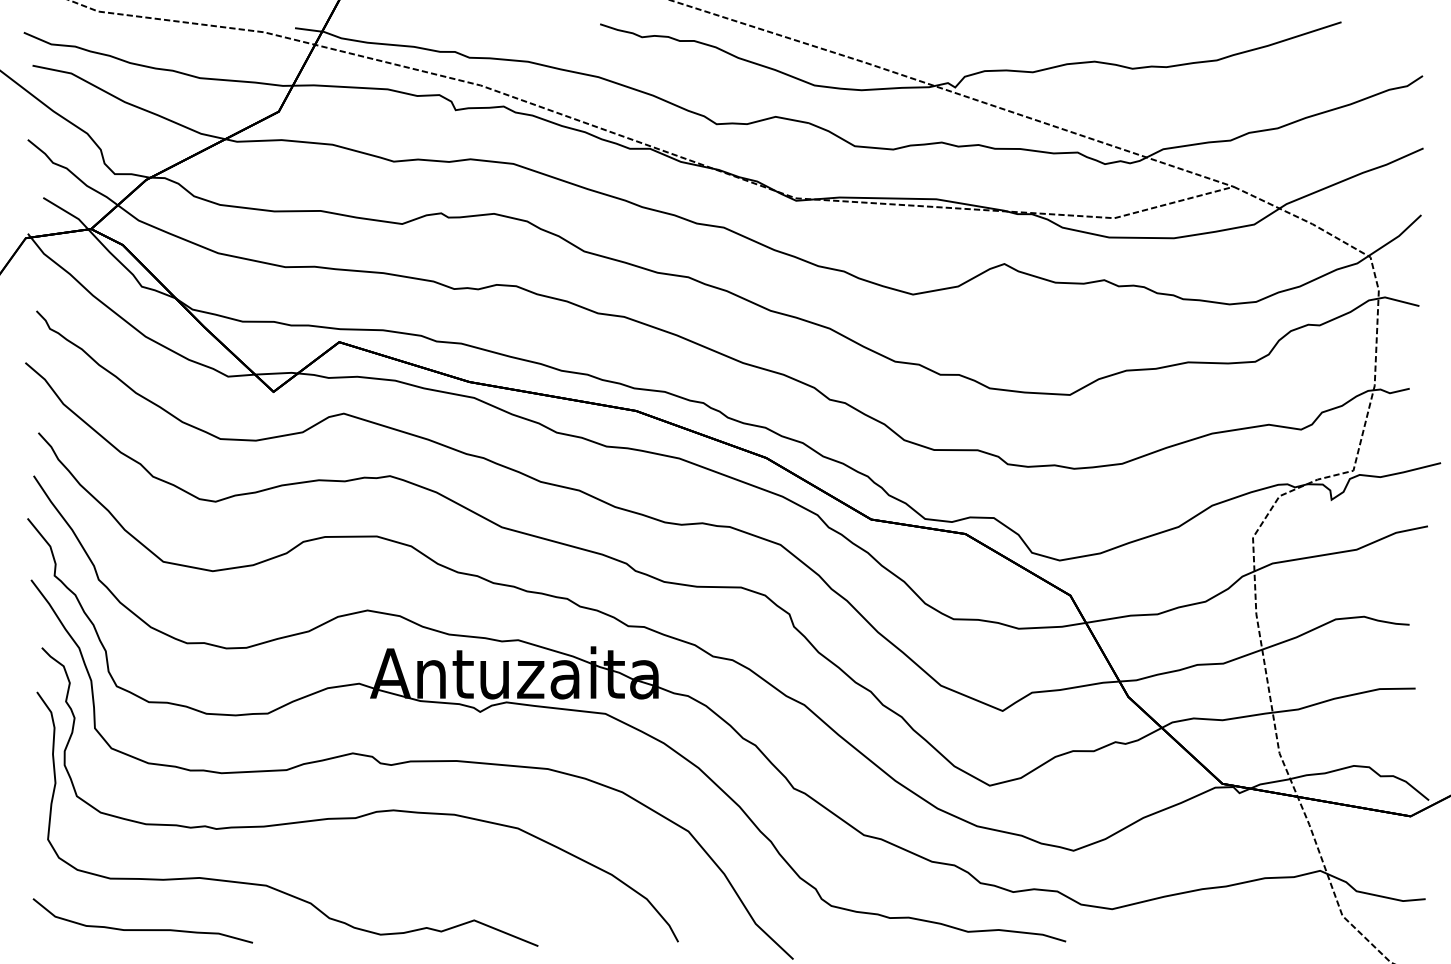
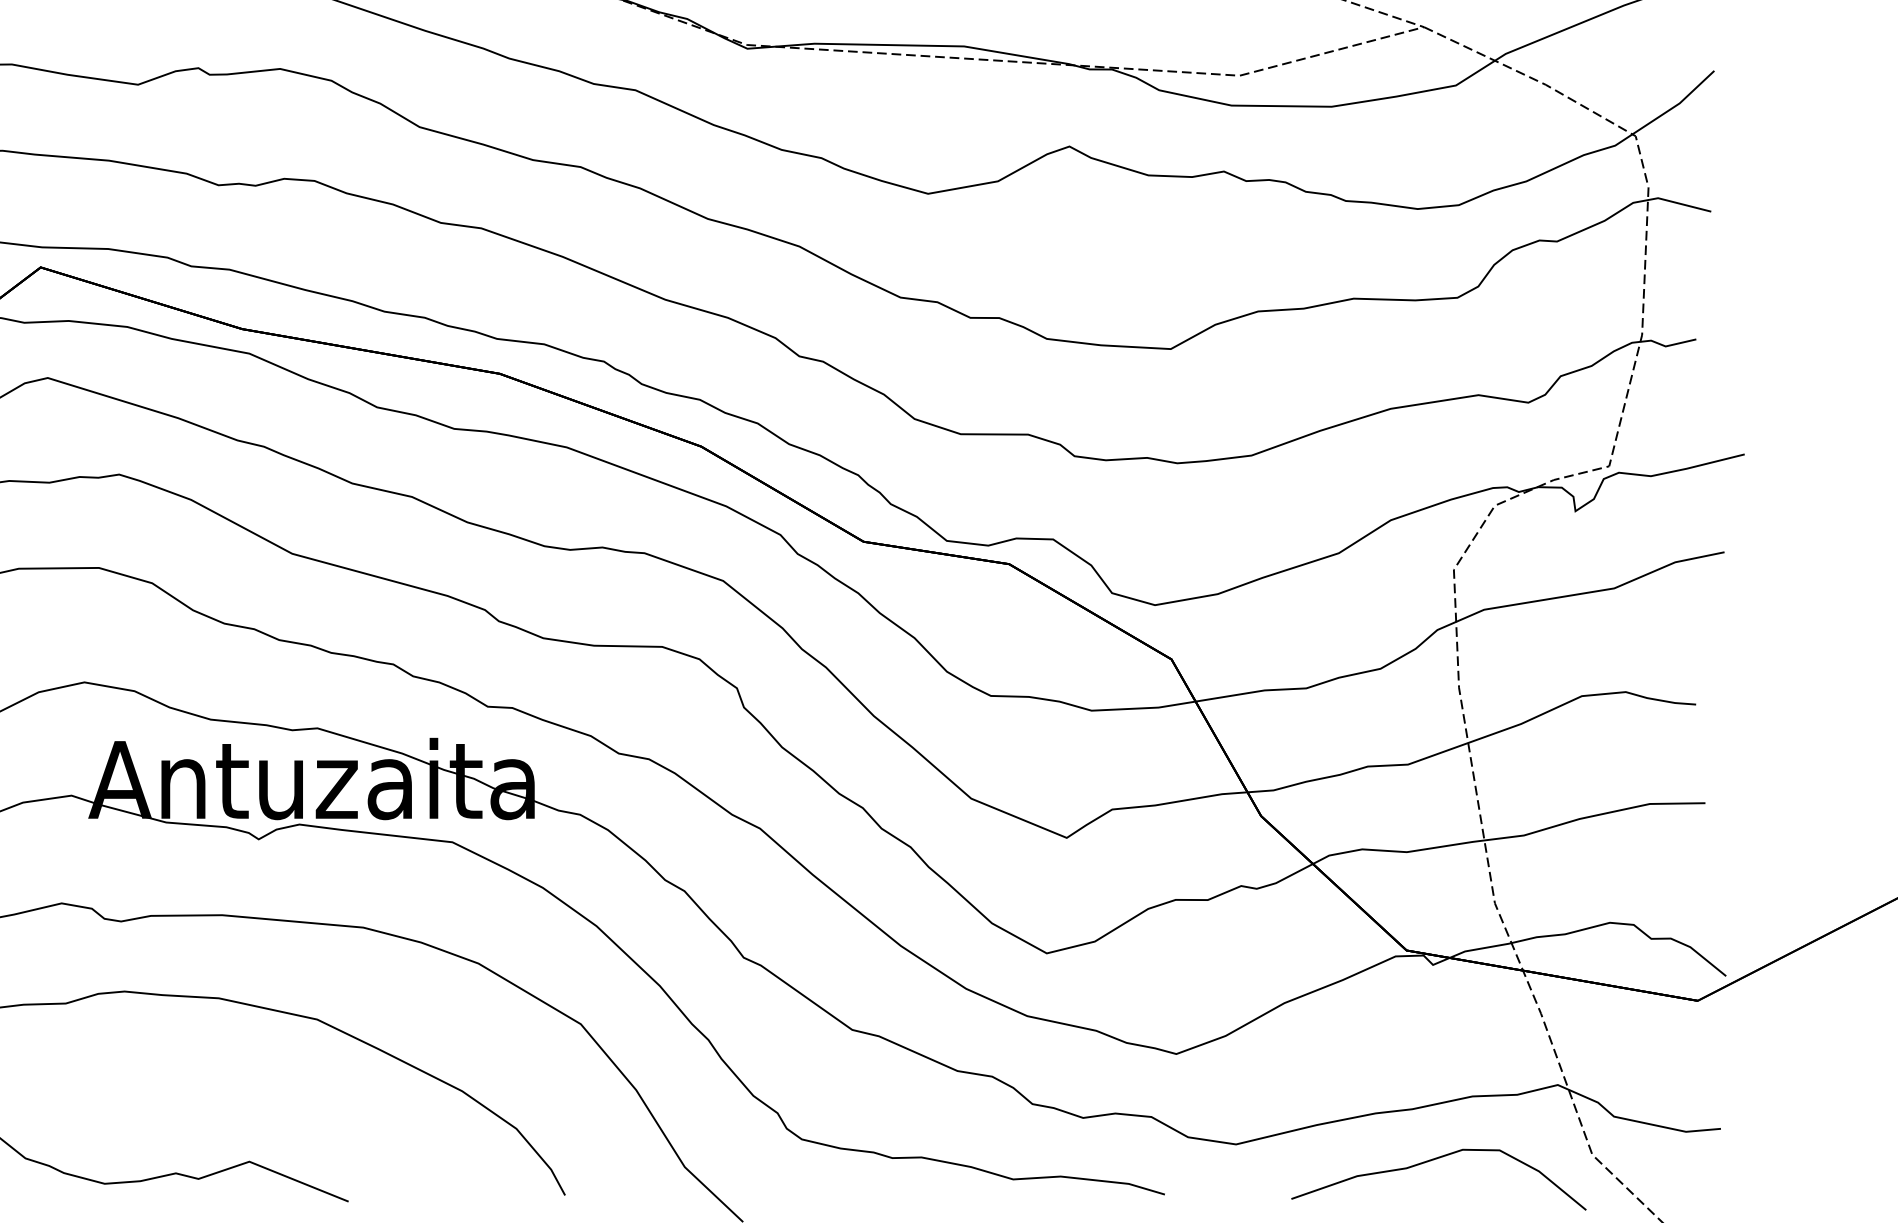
curve: (1238, 920) -> (1431, 1161), added

